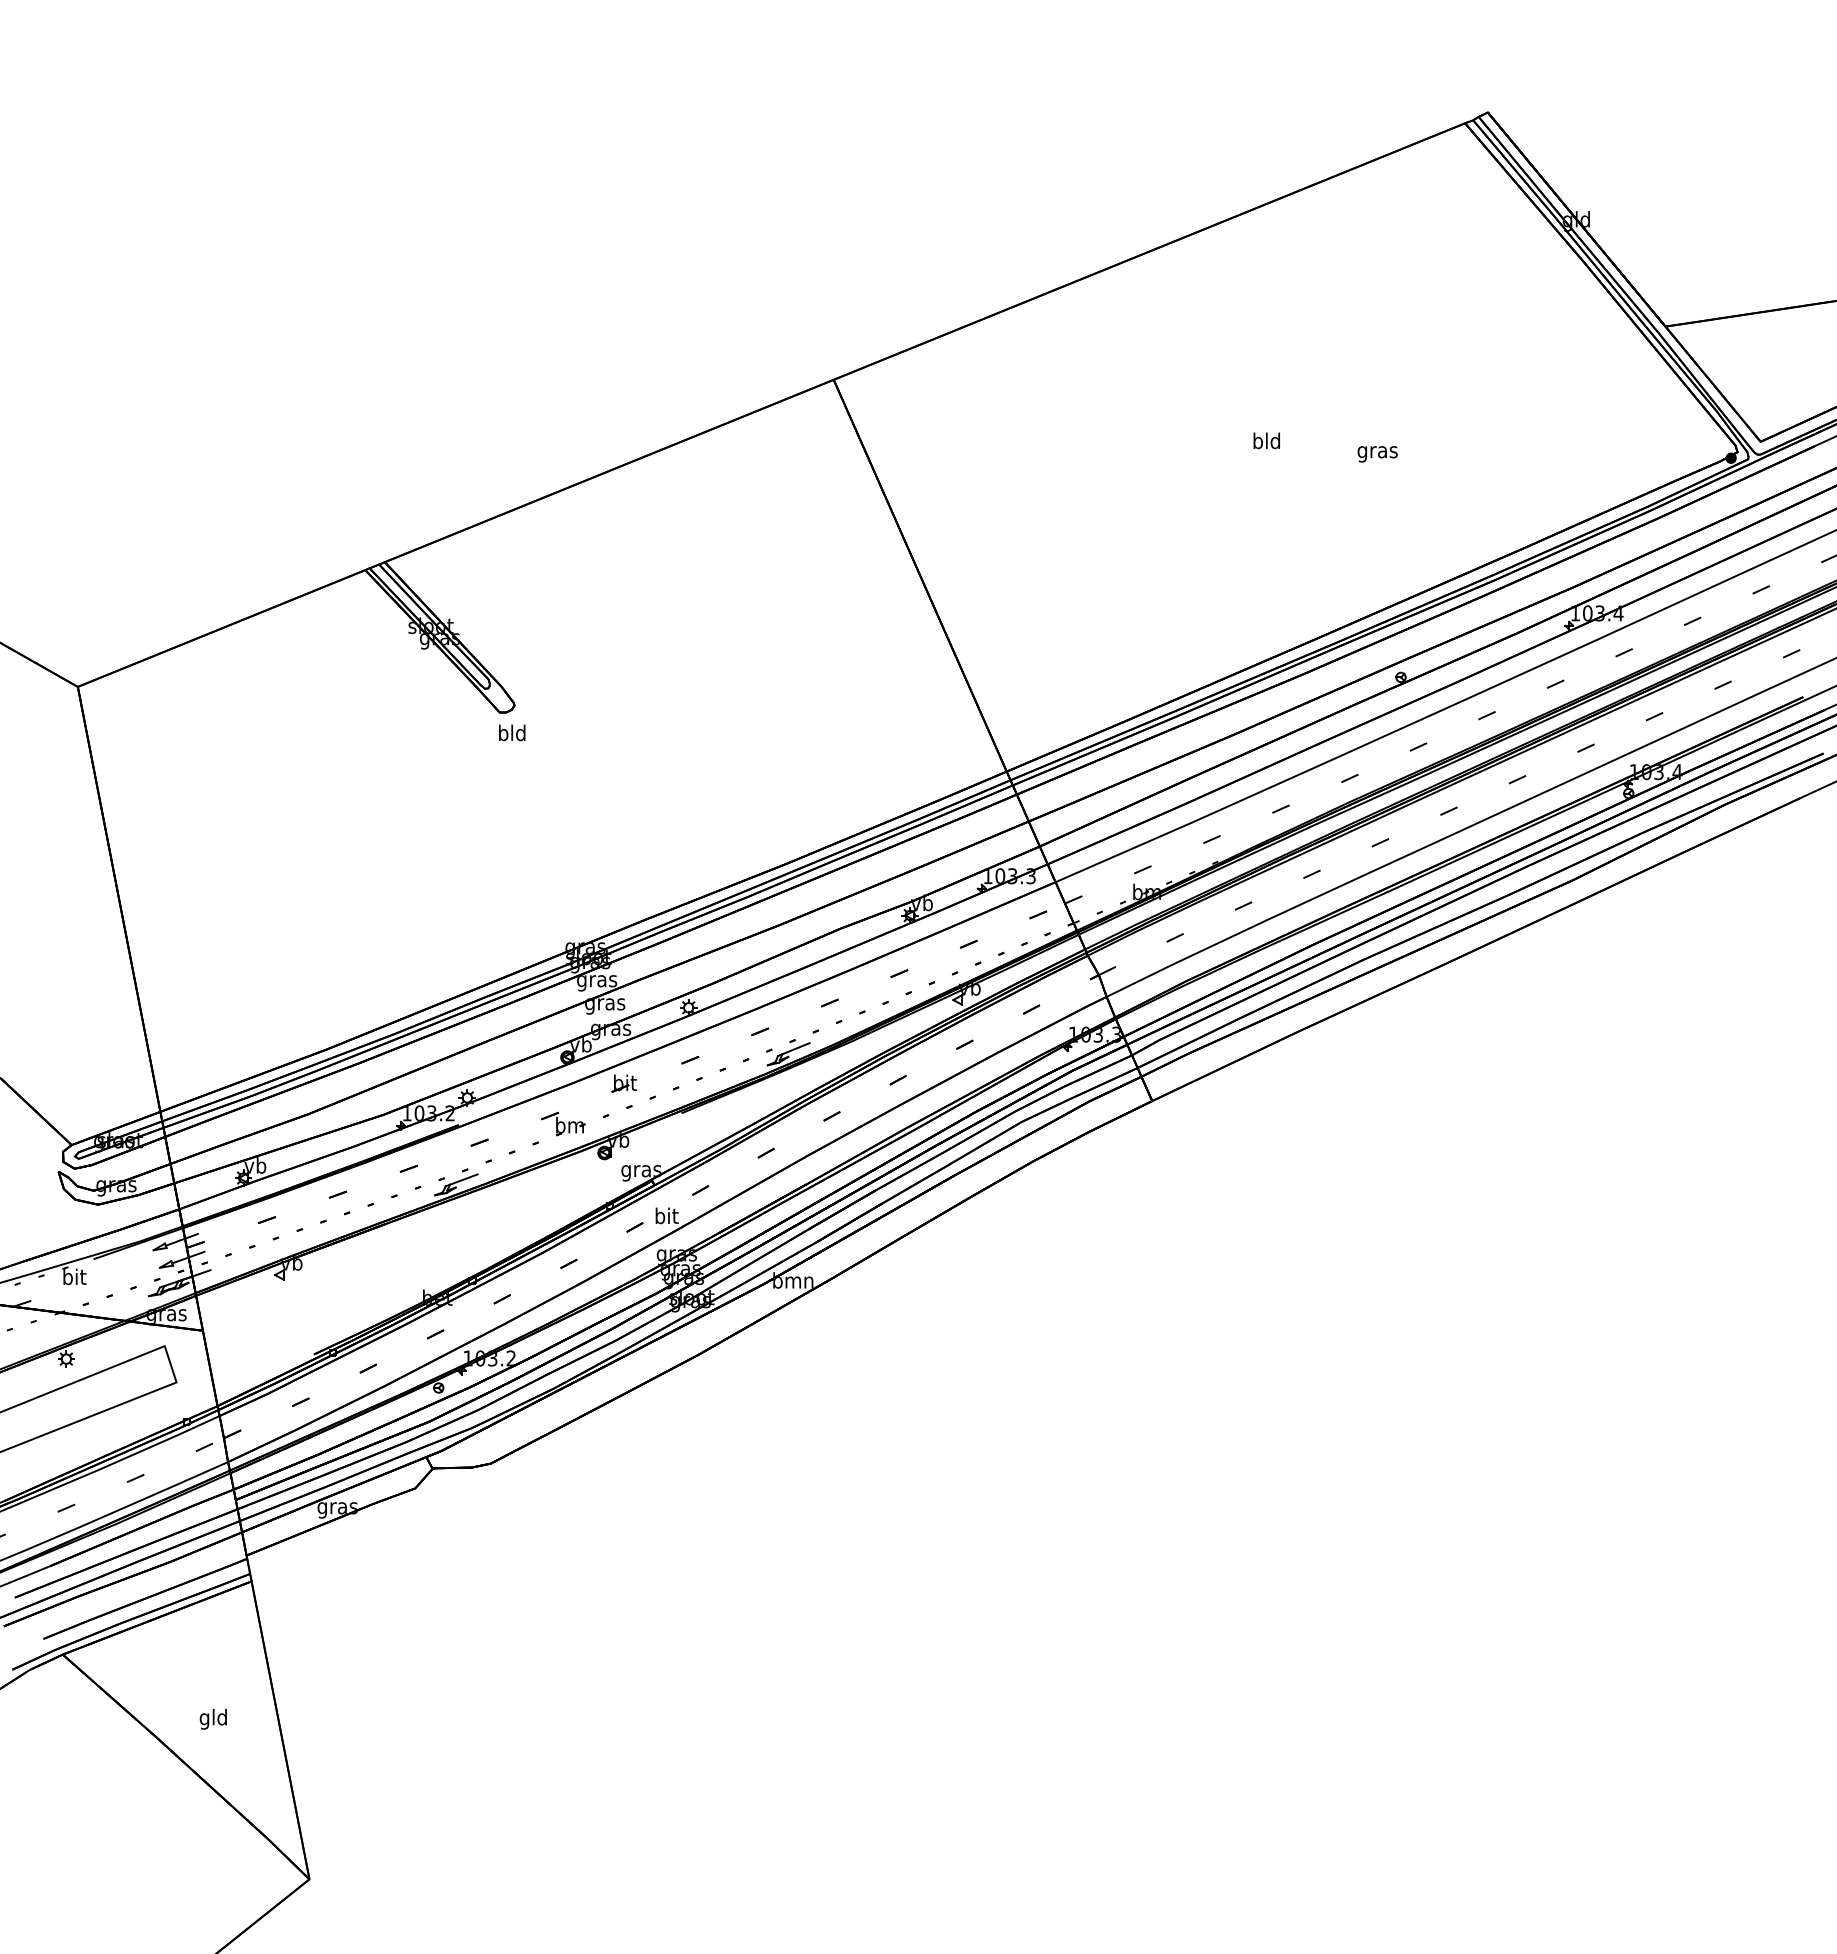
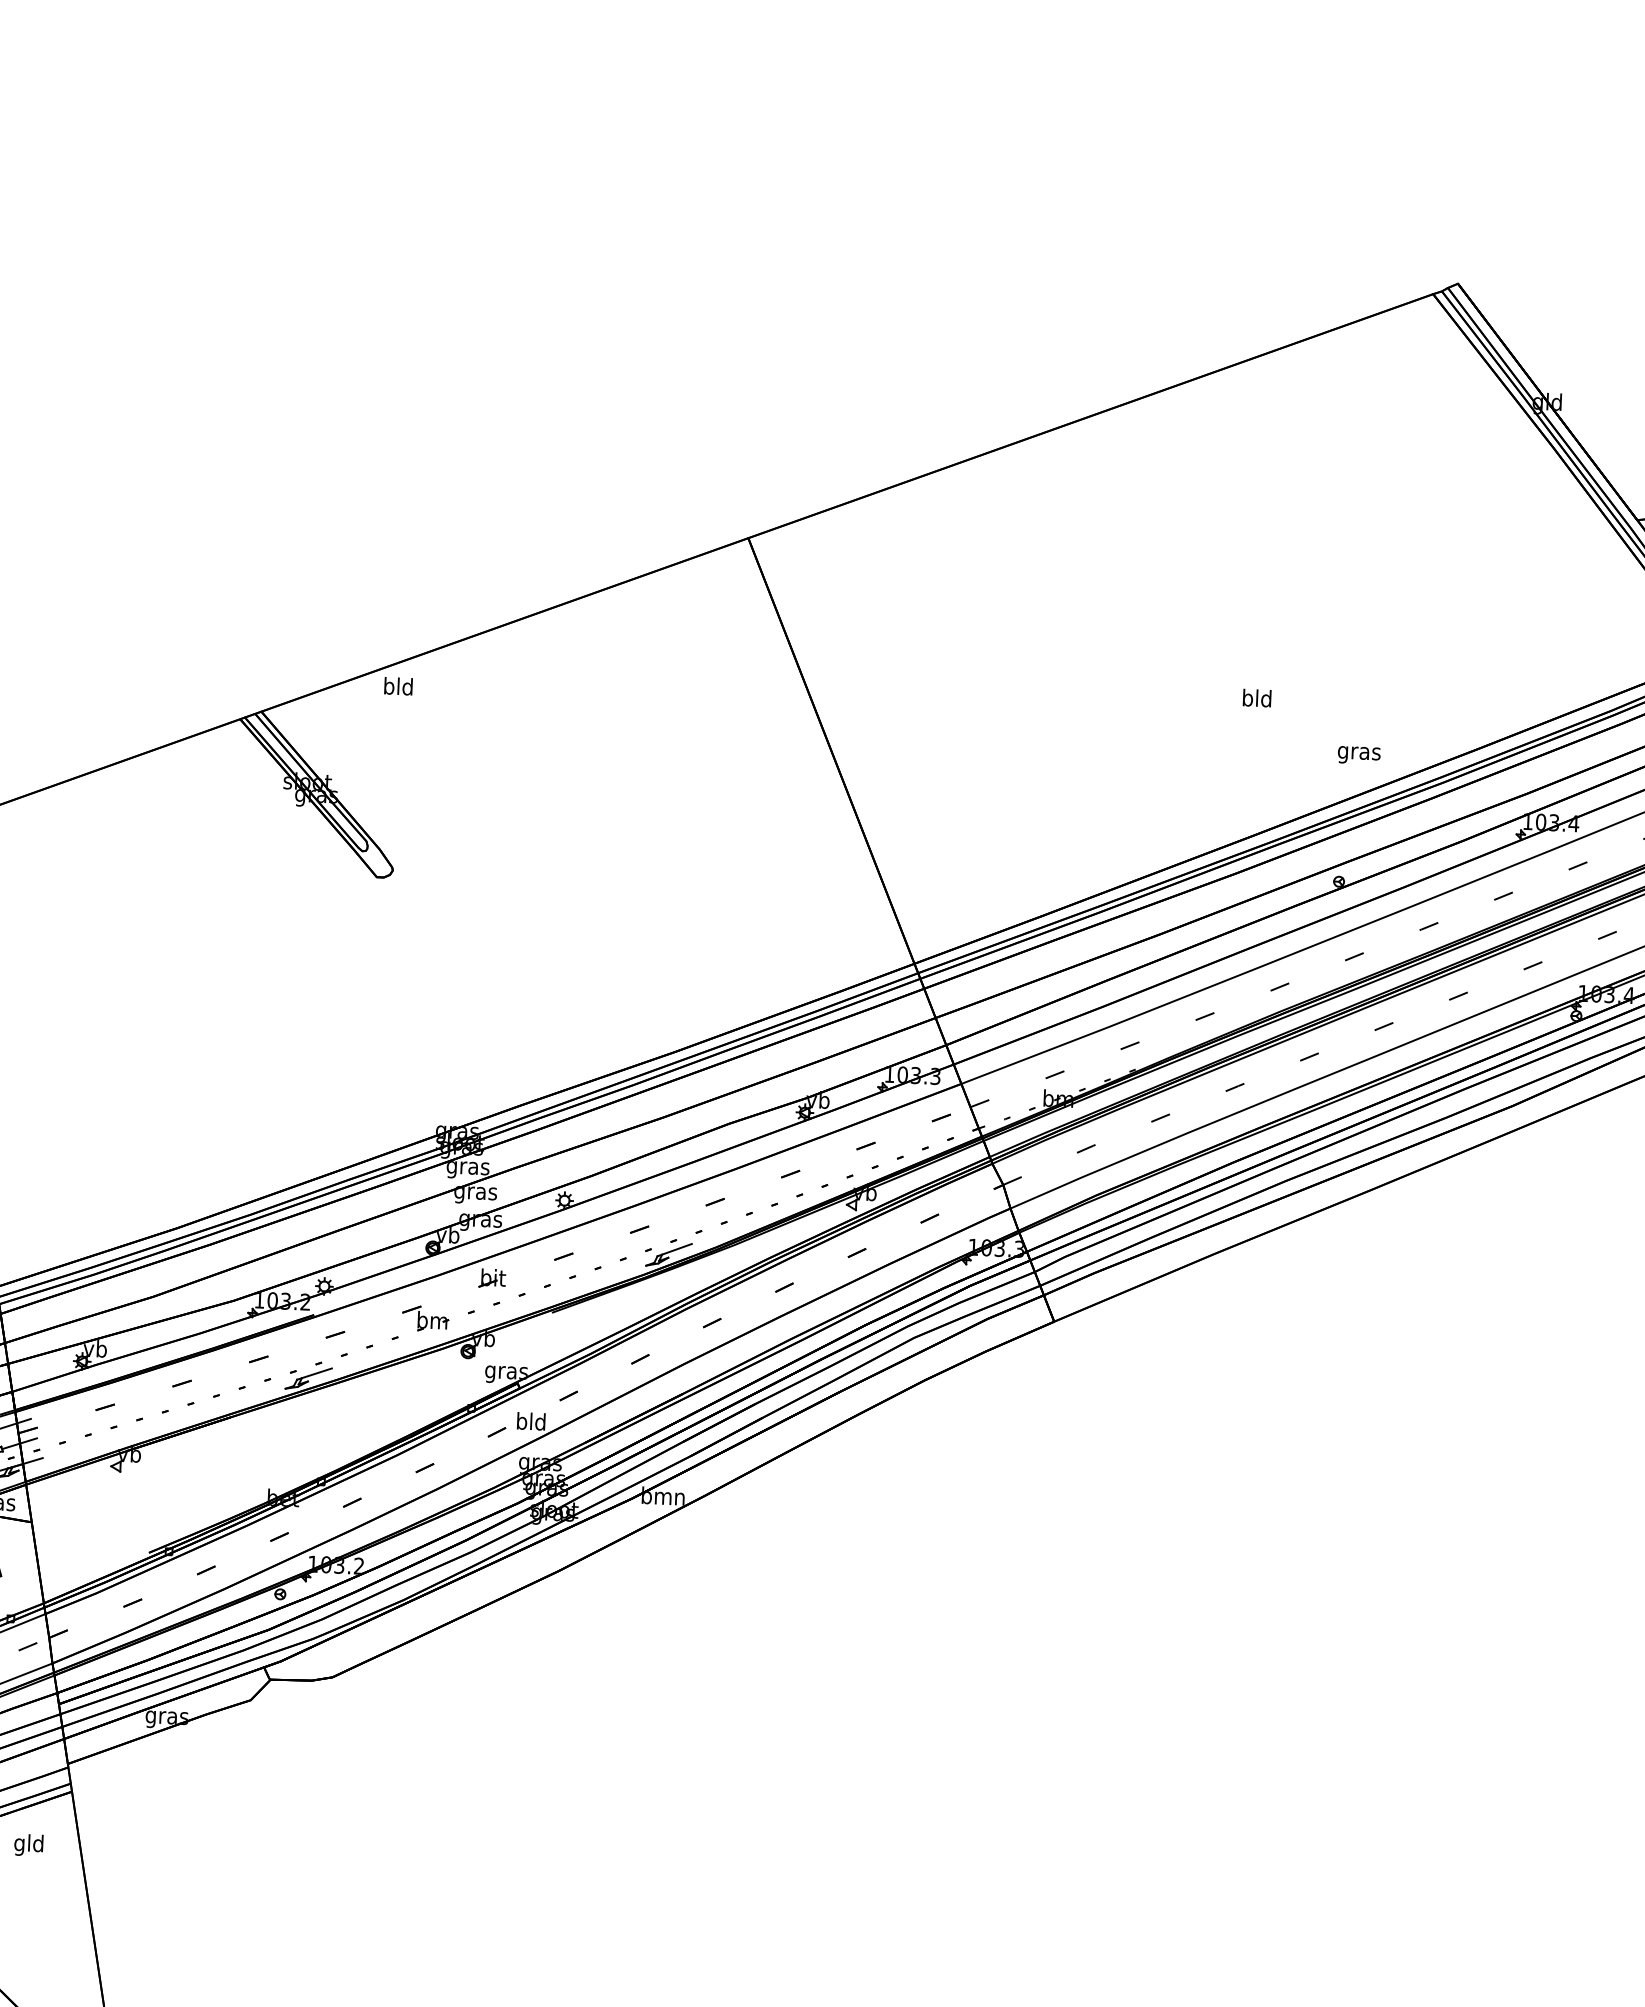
text: (1266, 440) -> (1256, 697), moved
text: (1377, 454) -> (1358, 755), moved
text: (512, 732) -> (398, 685), moved
text: (666, 1215) -> (531, 1421), bit -> bld
text: (212, 1719) -> (27, 1845), moved

